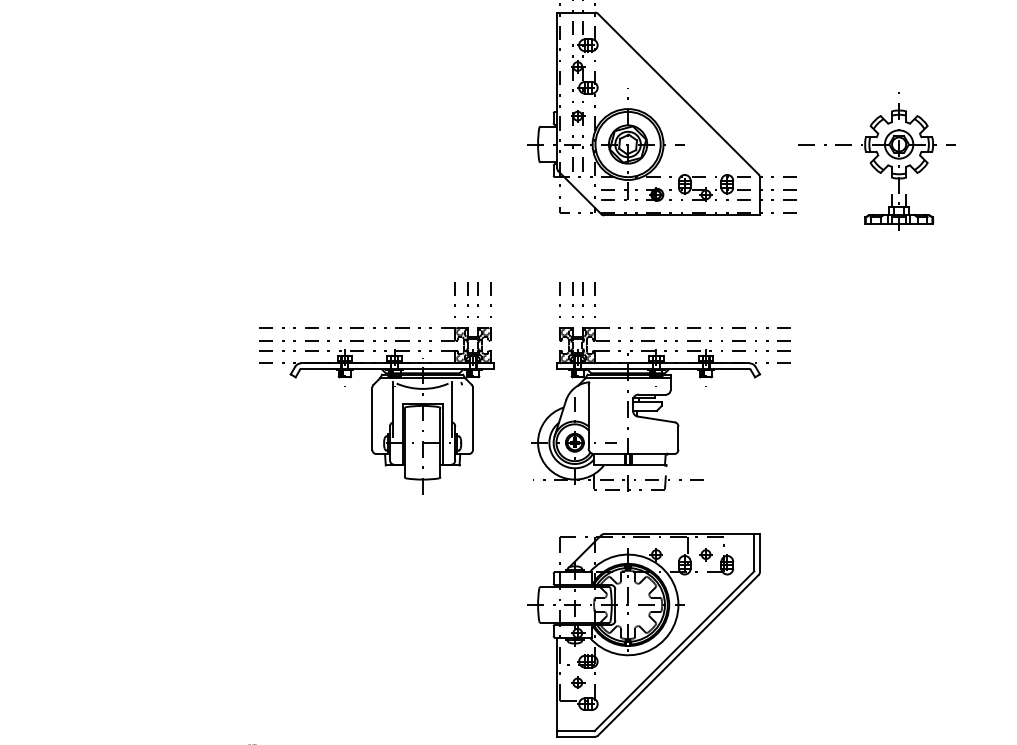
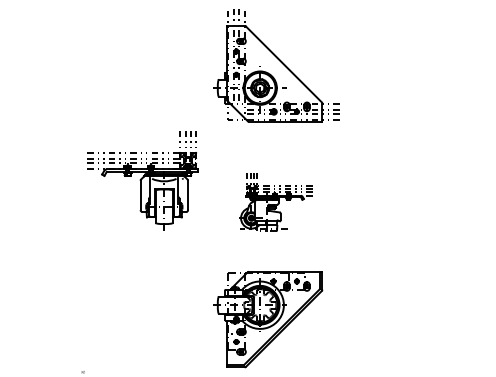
part: (876, 160) -> (377, 95), removed
part: (376, 387) -> (142, 180), moved
part: (660, 387) -> (275, 202), size x0.6

